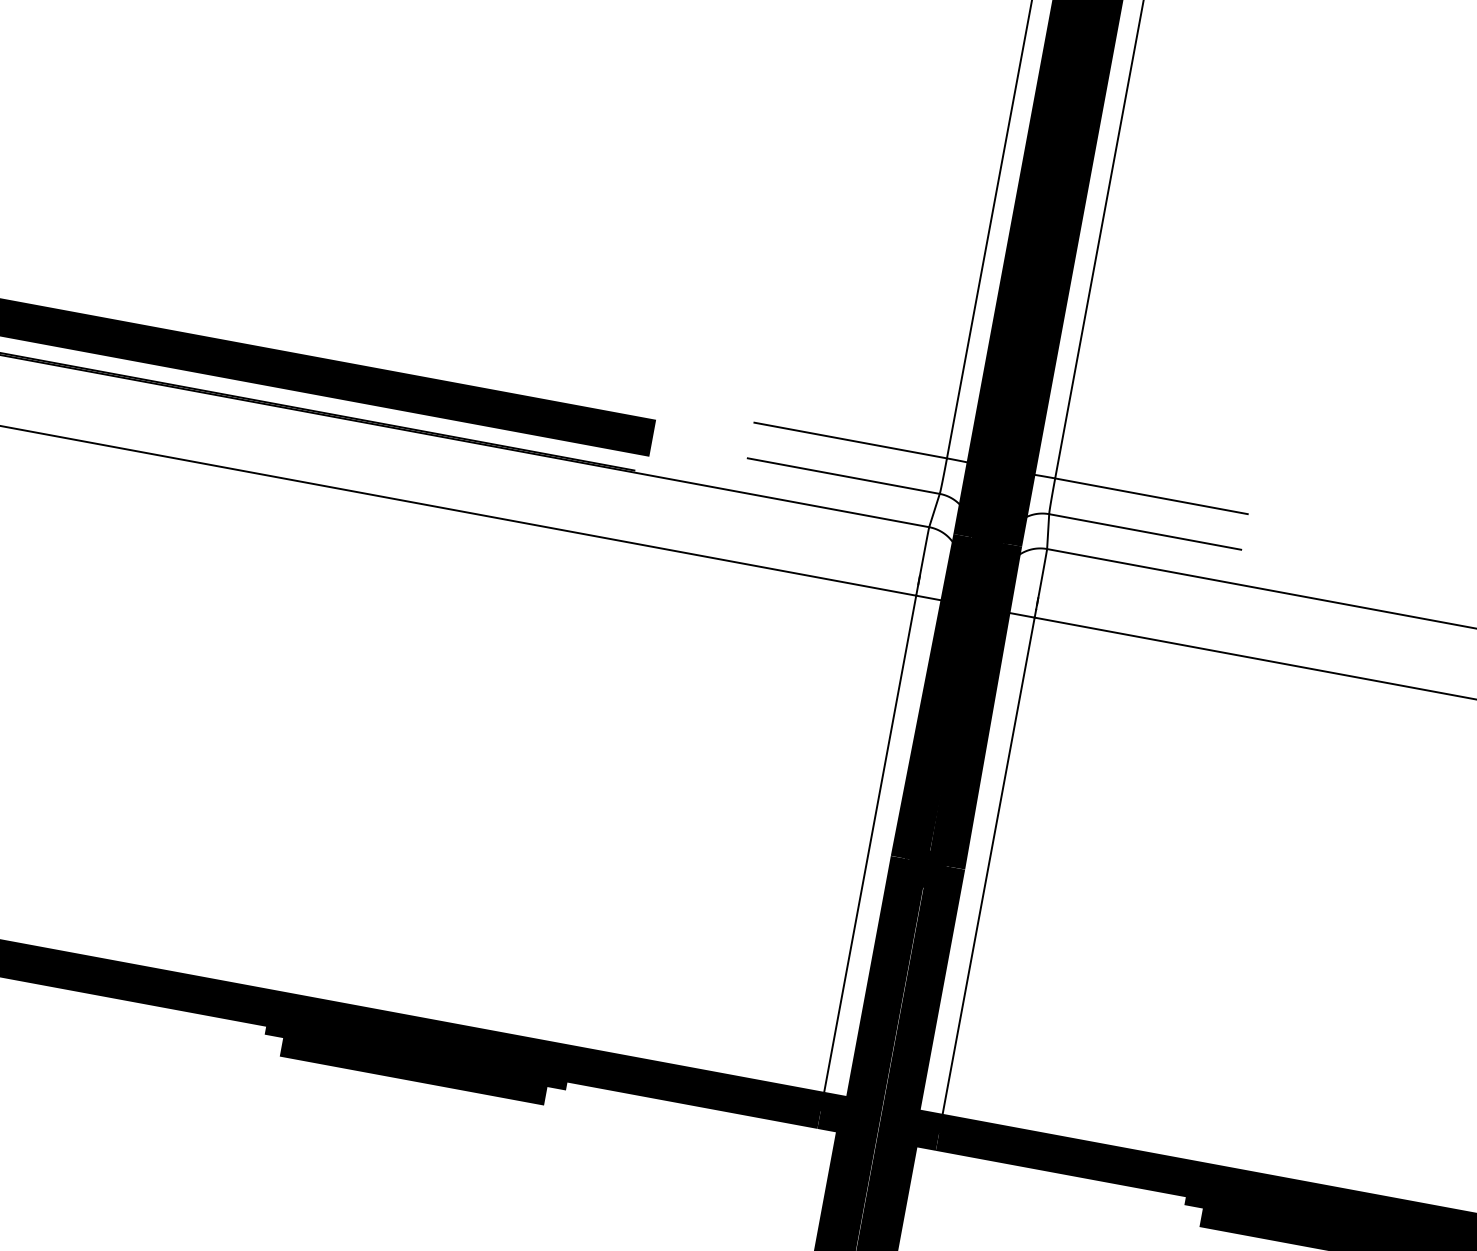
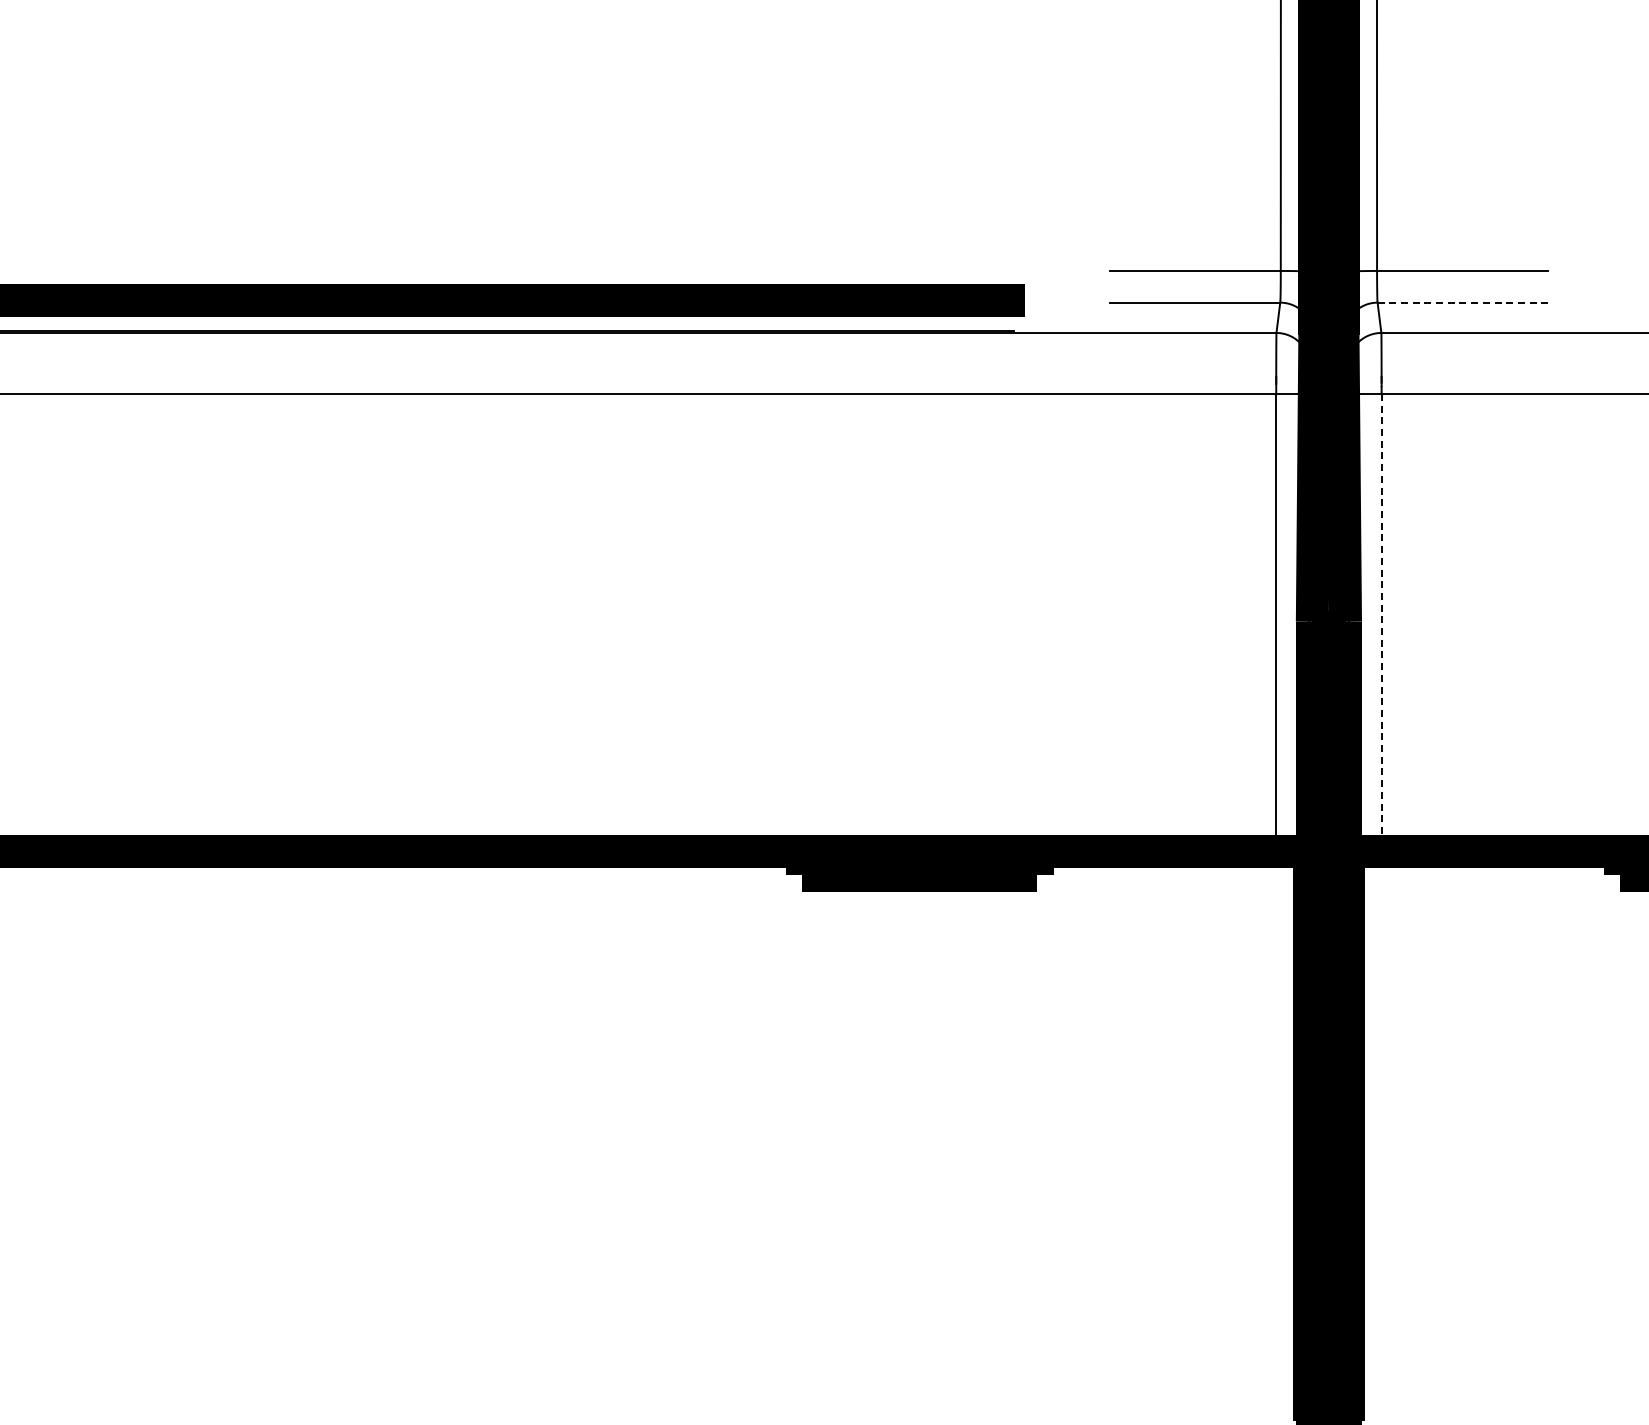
line: (1144, 531) -> (1462, 302), solid -> dashed
line: (986, 874) -> (1381, 622), solid -> dashed

